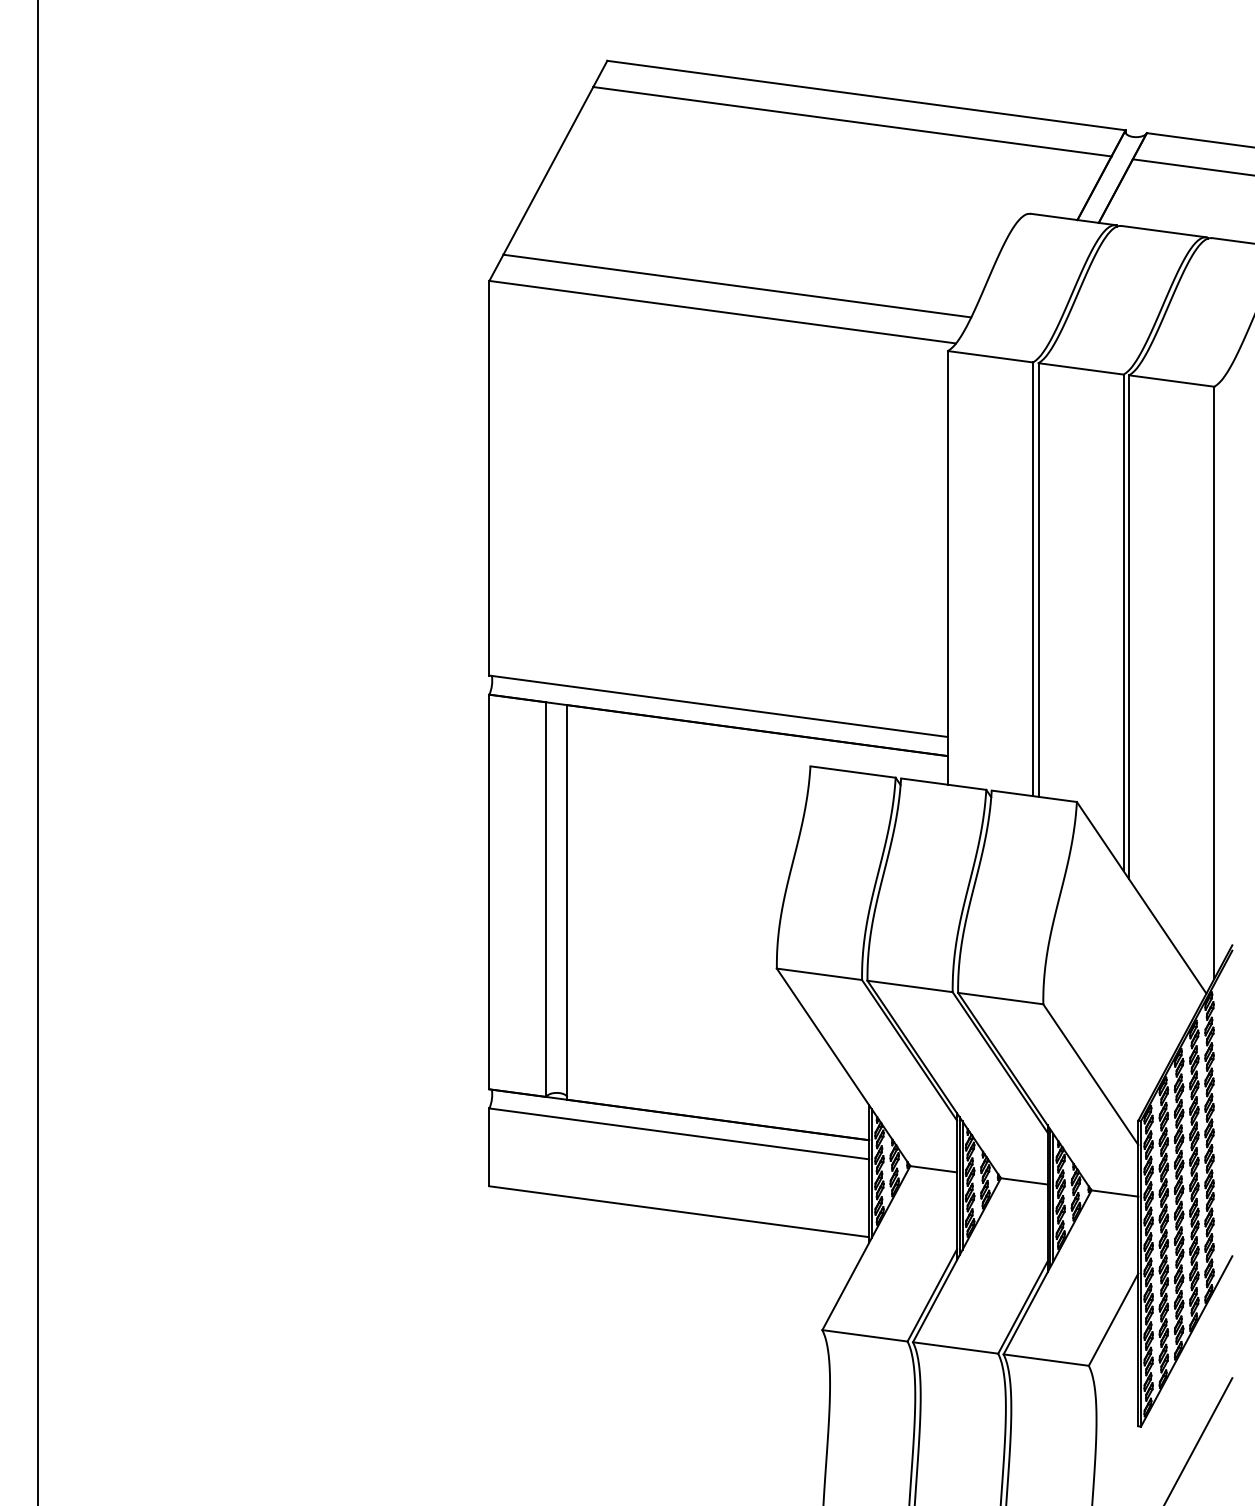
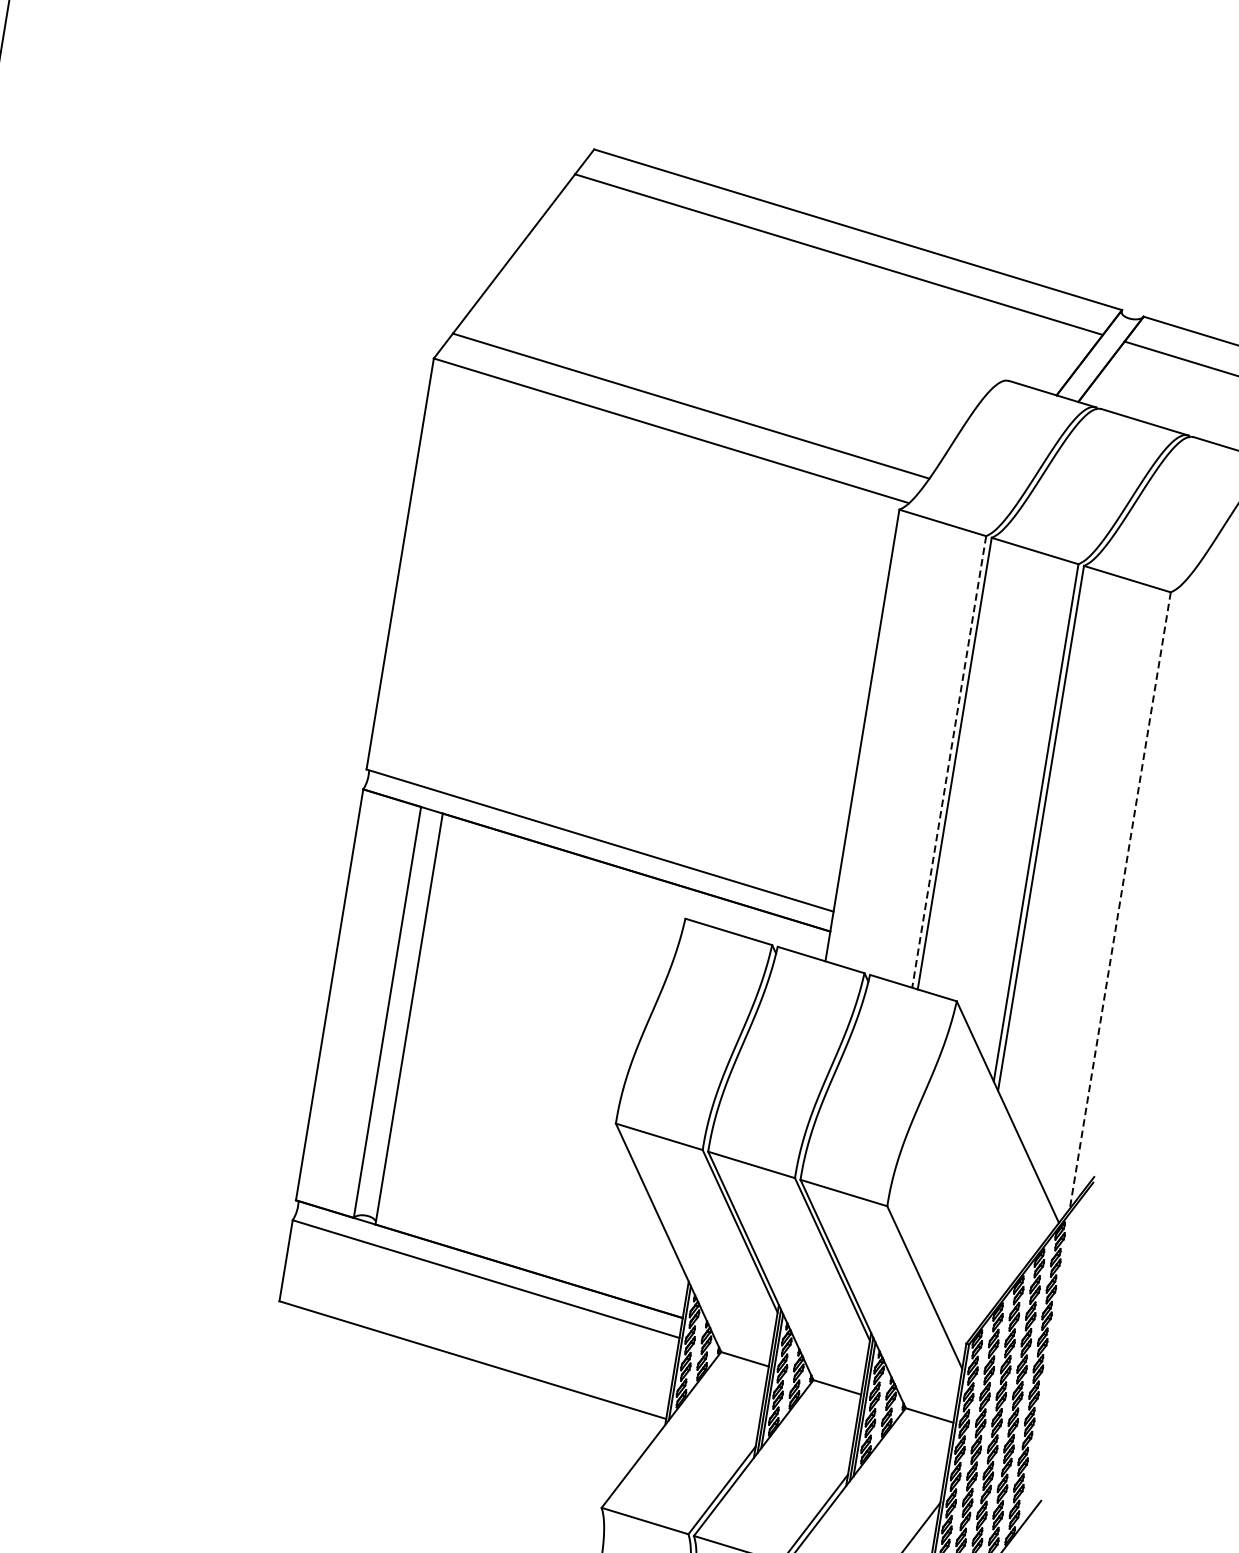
line: (1033, 579) -> (949, 762), solid -> dashed
line: (1214, 682) -> (1120, 900), solid -> dashed

